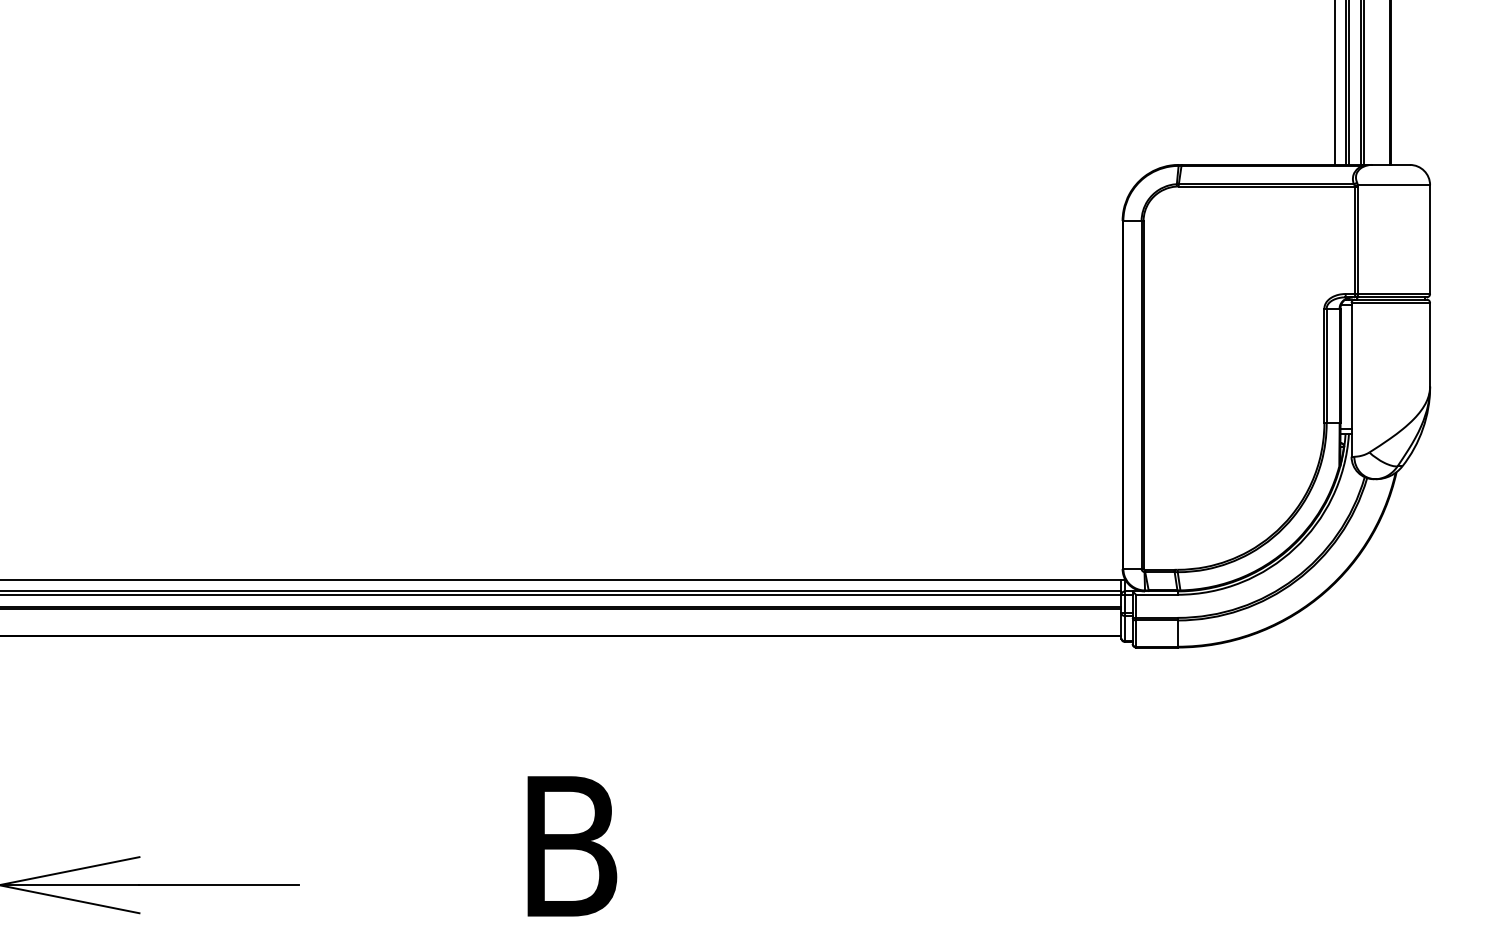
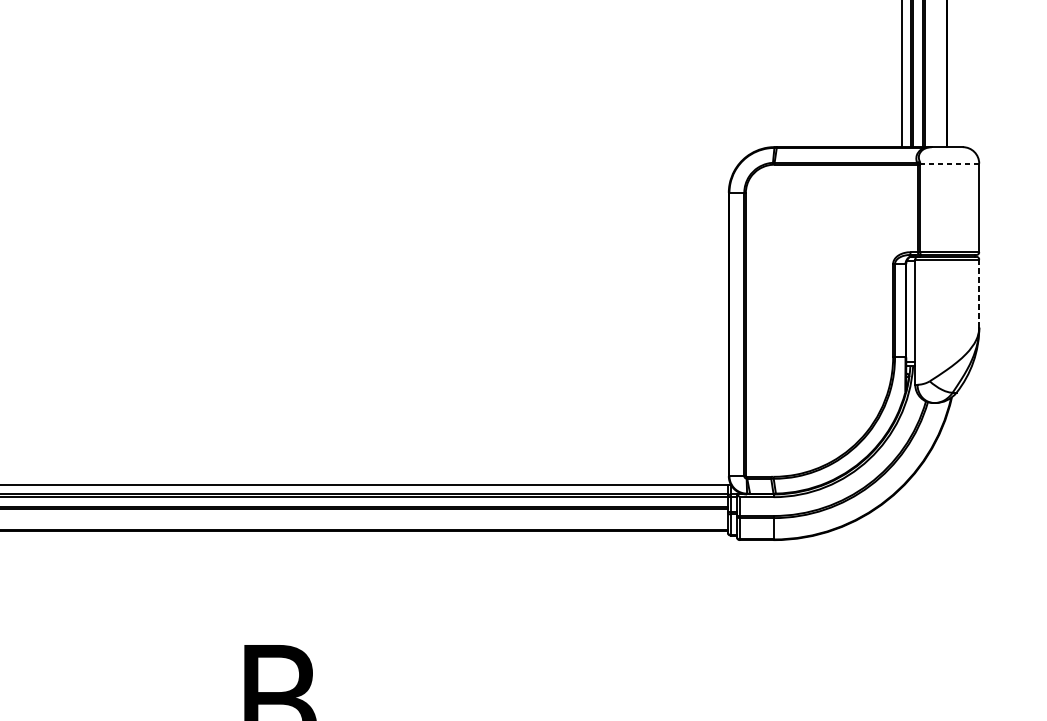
line: (1393, 185) -> (949, 163), solid -> dashed
line: (1430, 344) -> (979, 293), solid -> dashed

